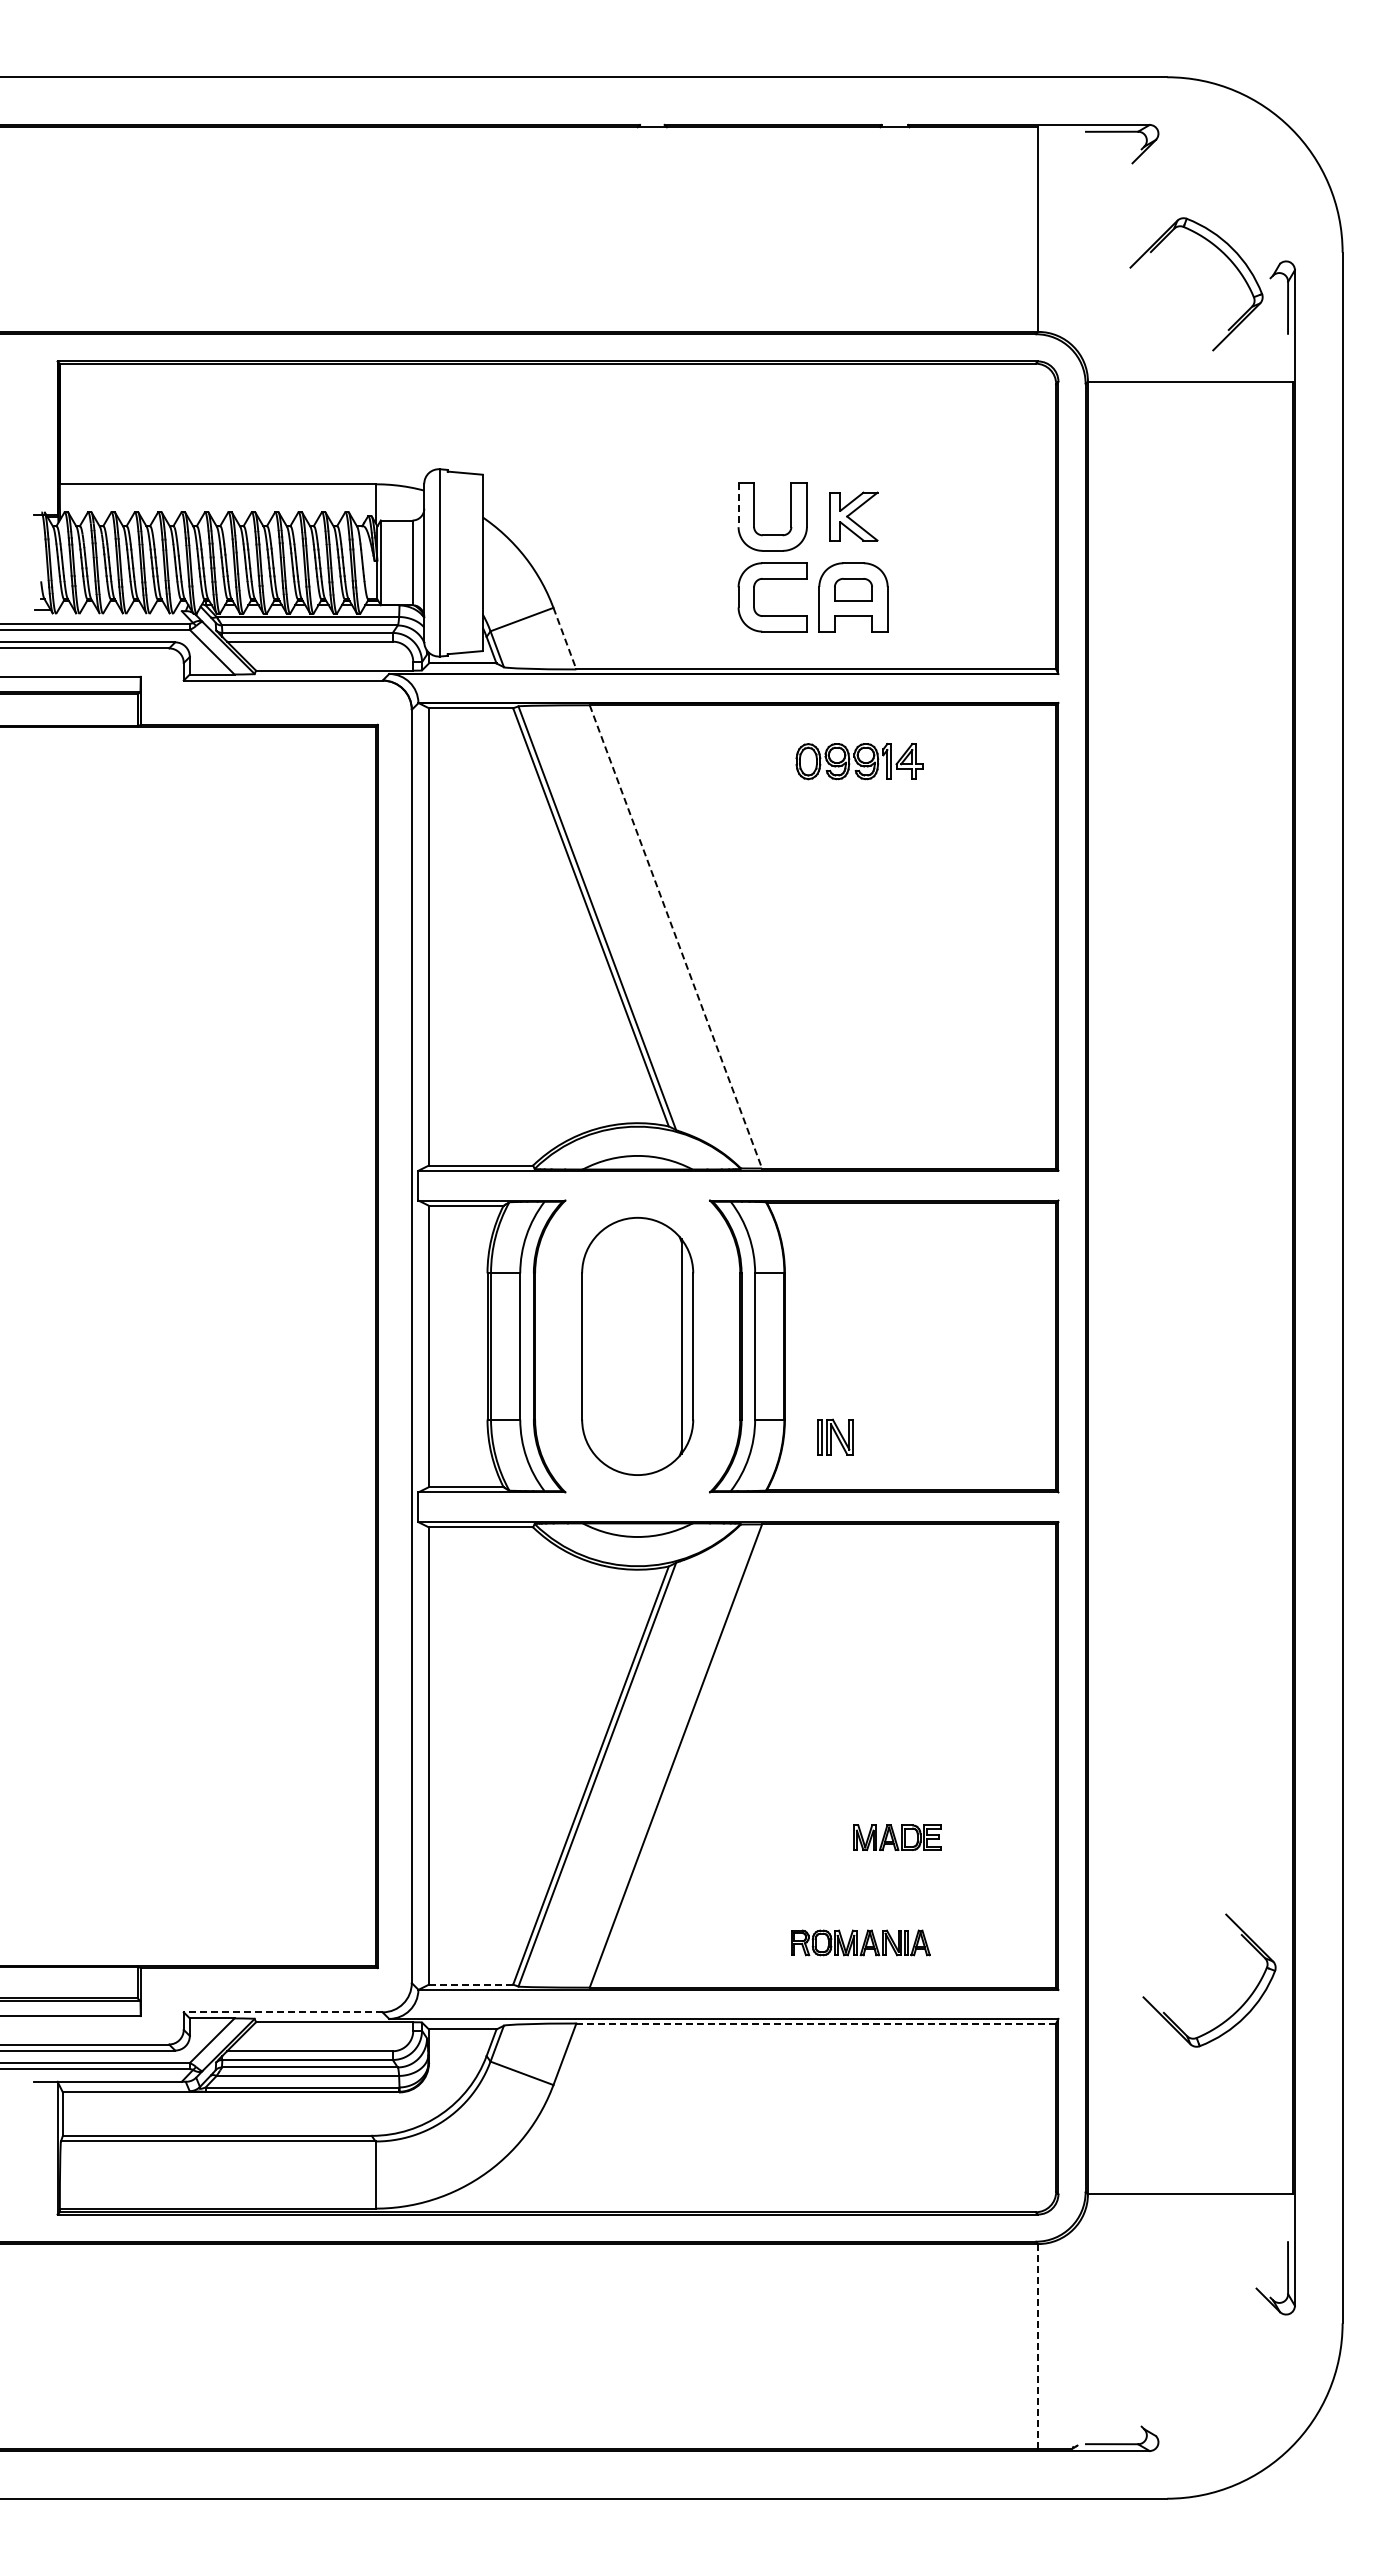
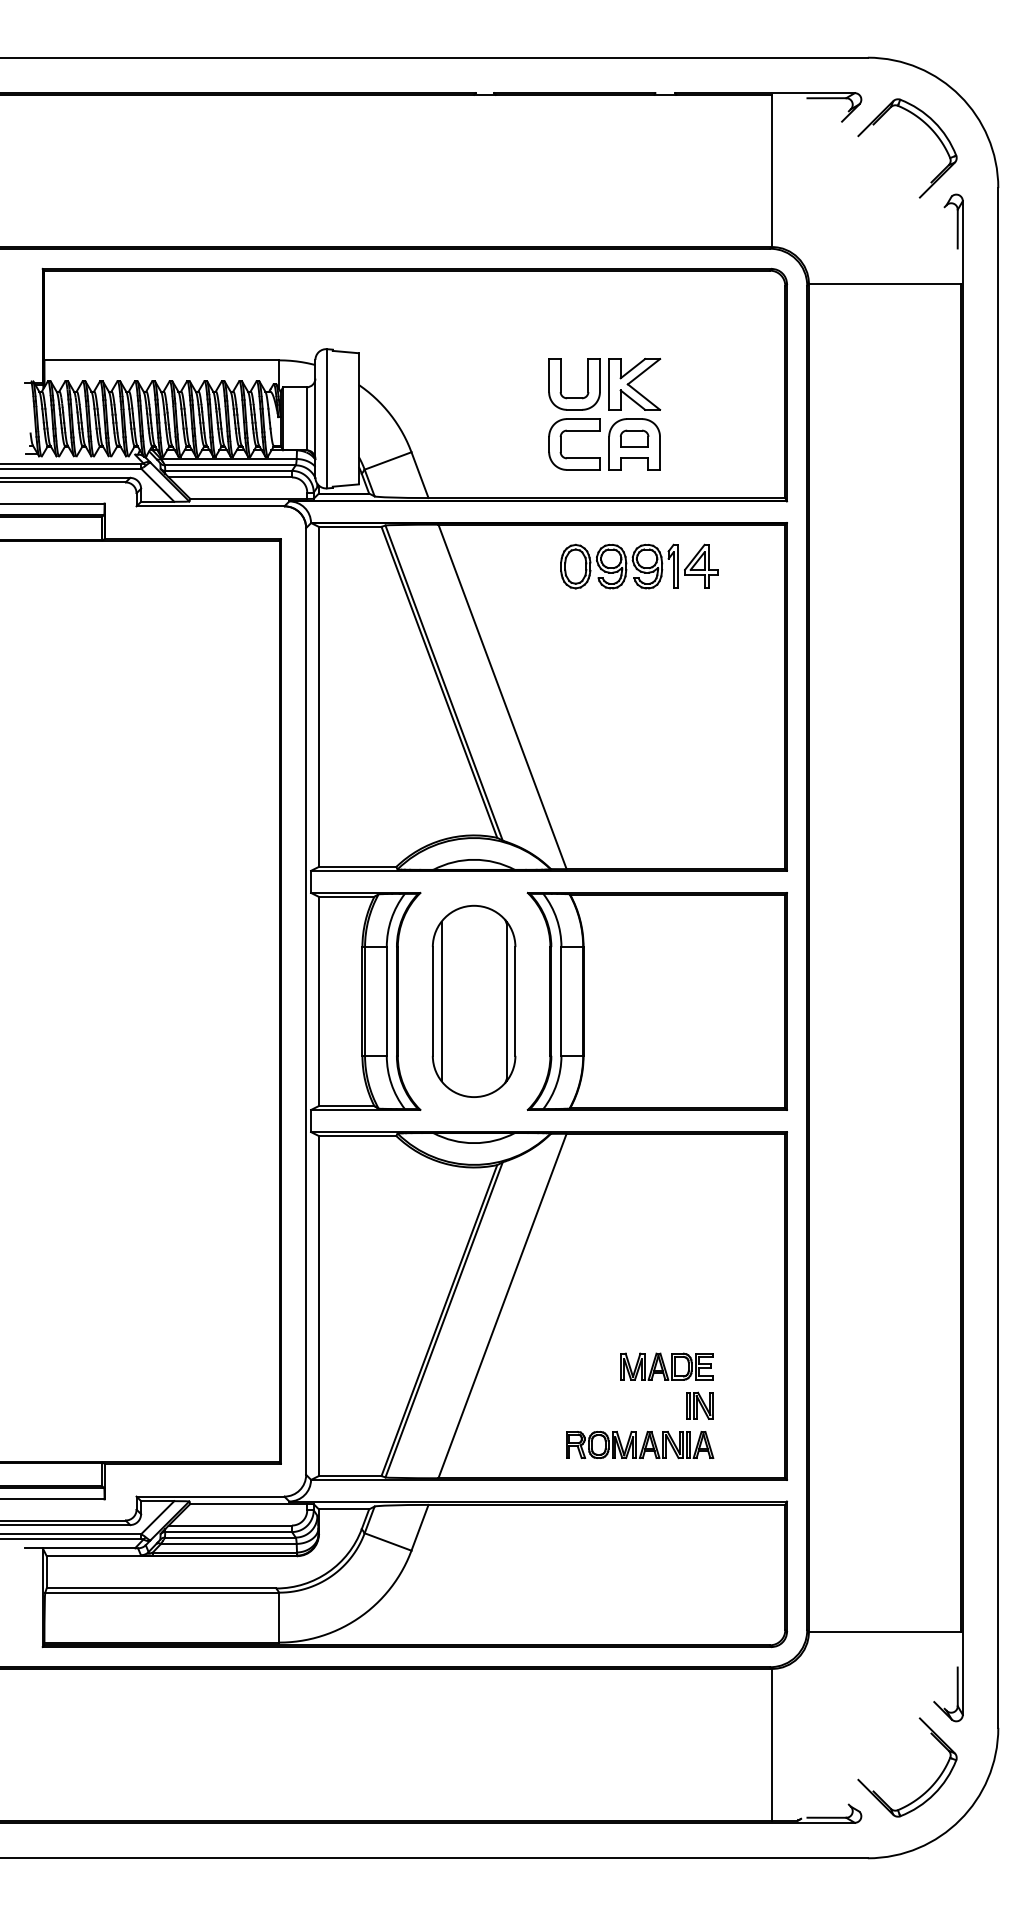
part: (1224, 255) -> (928, 127), moved
line: (738, 505) -> (549, 376), dashed -> solid
part: (853, 516) -> (634, 384), size x1.43
line: (564, 638) -> (419, 475), dashed -> solid
part: (859, 761) -> (639, 566), size x1.67
line: (676, 937) -> (502, 697), dashed -> solid
line: (593, 1346) -> (441, 1001), added
part: (835, 1436) -> (700, 1405), moved
part: (897, 1837) -> (667, 1366), size x1.43
part: (860, 1942) -> (639, 1444), size x1.43
line: (470, 1984) -> (349, 1475), dashed -> solid
part: (1238, 2008) -> (929, 1788), moved
line: (282, 2012) -> (209, 1496), dashed -> solid
line: (816, 2023) -> (607, 1504), dashed -> solid
line: (1038, 2346) -> (772, 1745), dashed -> solid

